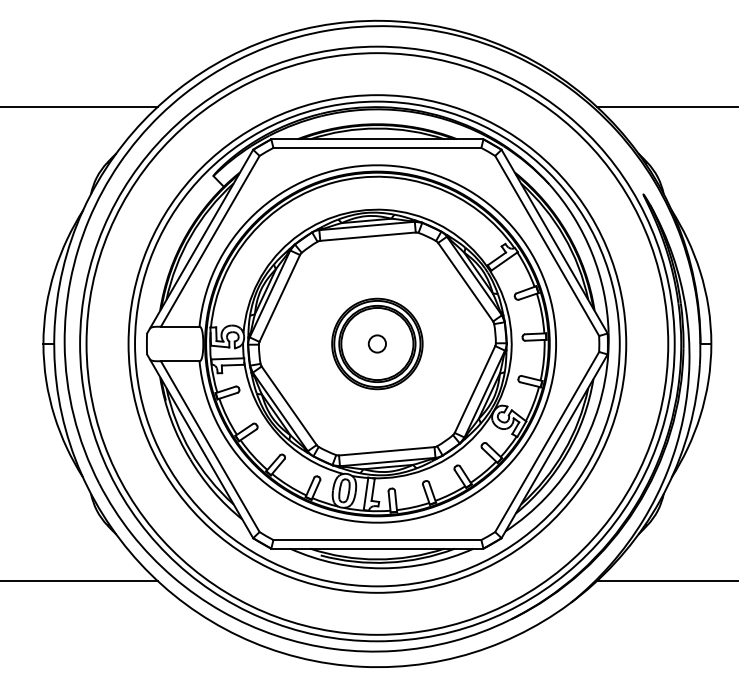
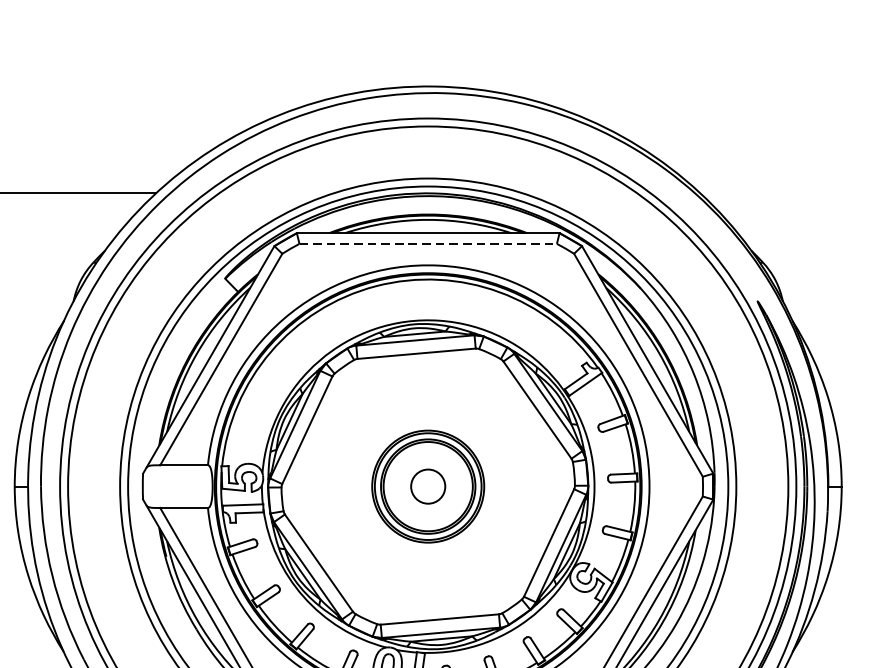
line: (666, 107) -> (786, 193), removed
line: (377, 147) -> (428, 243), solid -> dashed
circle: (377, 343) -> (428, 486), size x1.6

